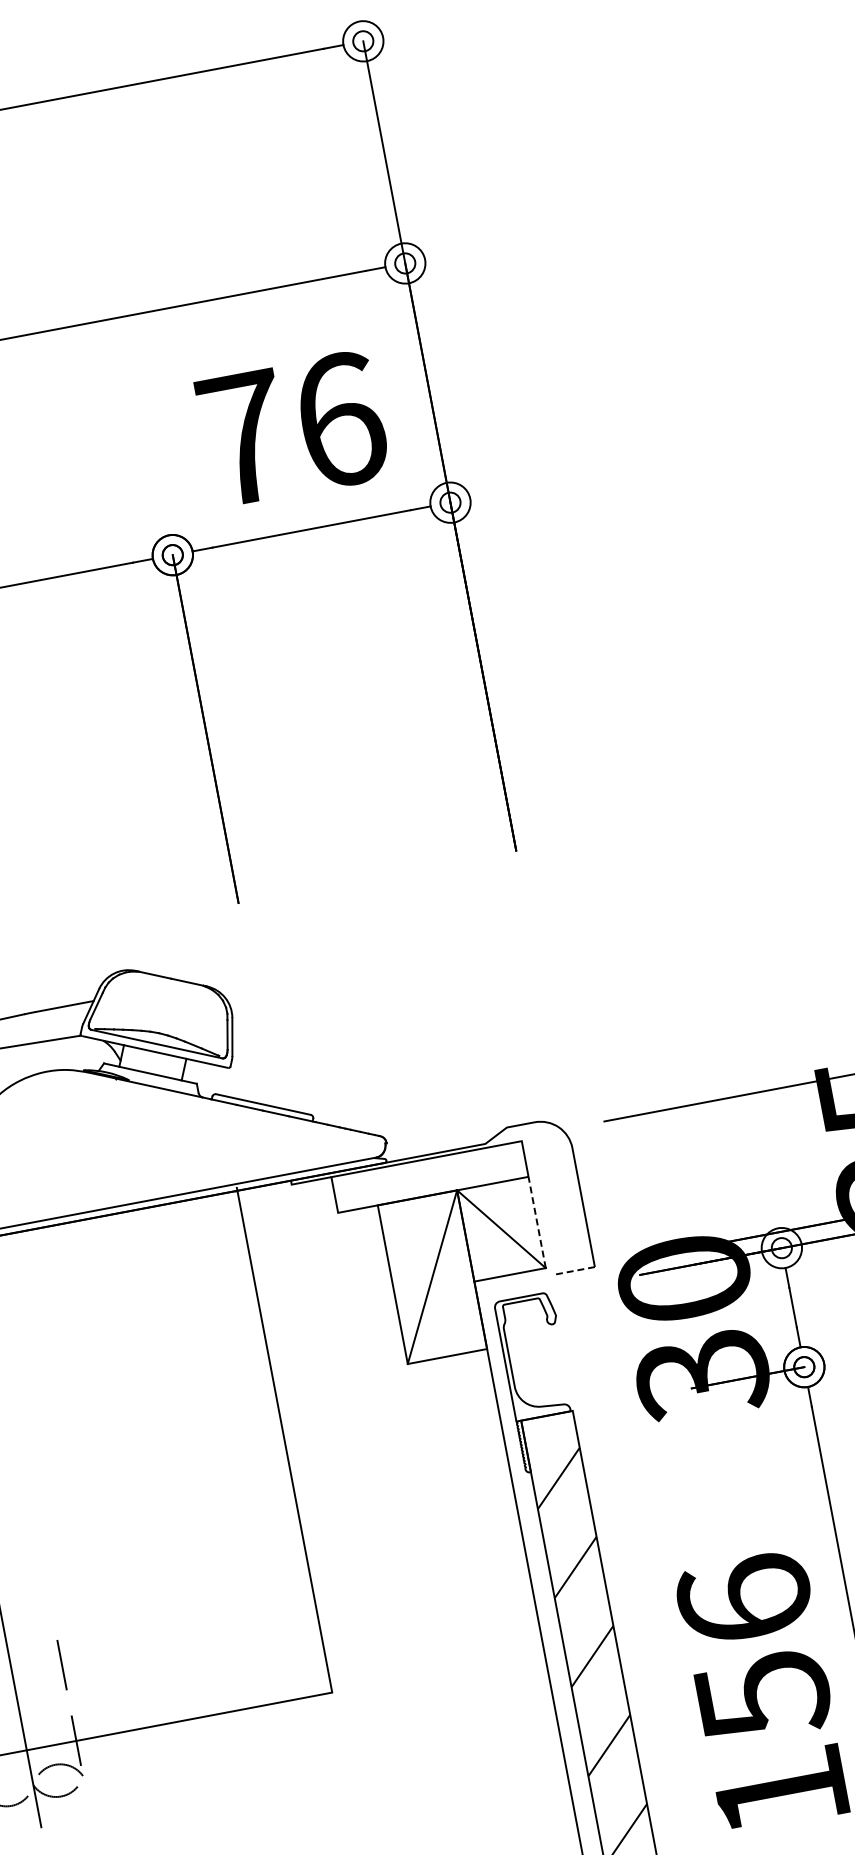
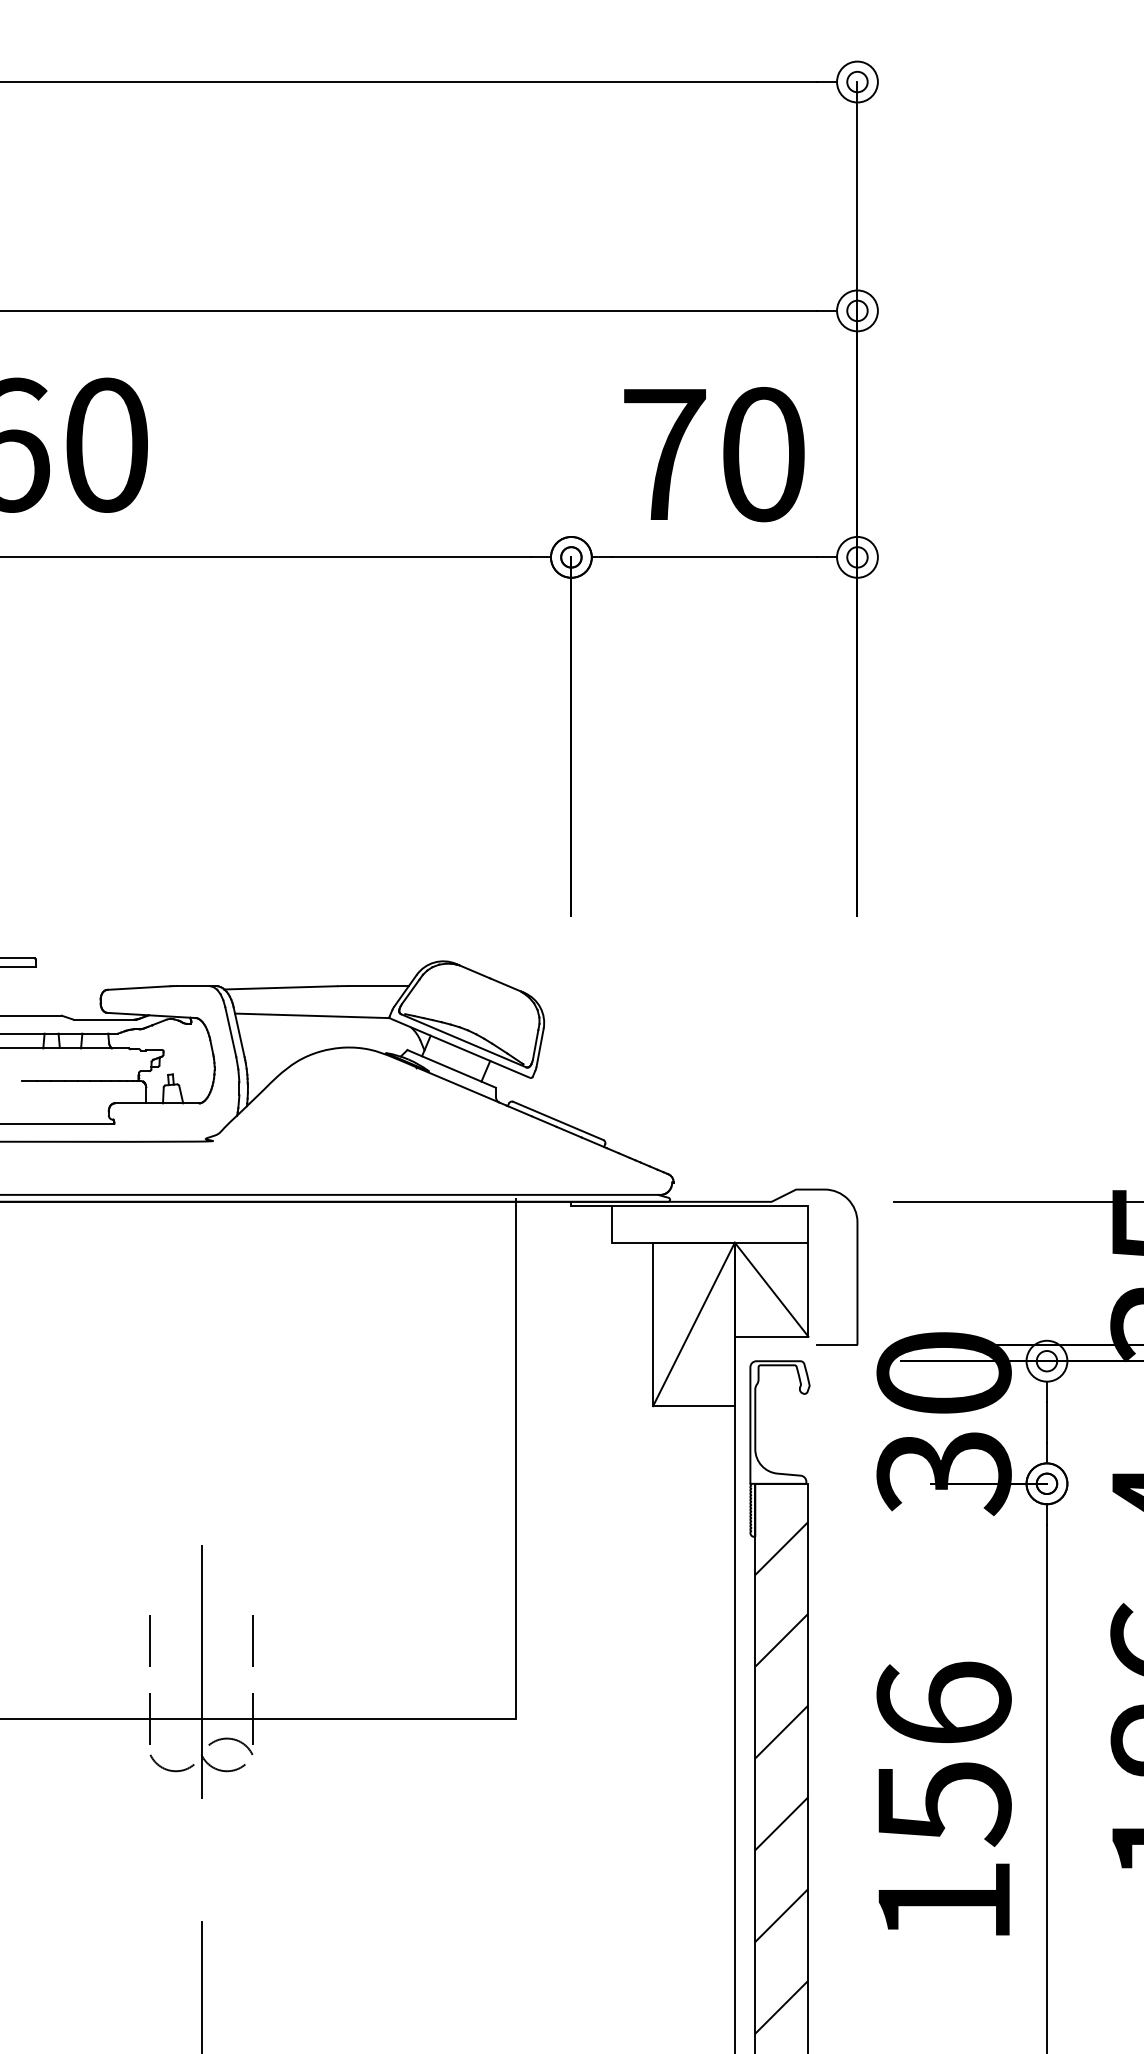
text: (341, 419) -> (764, 454), 76 -> 70
line: (537, 1222) -> (808, 1289), dashed -> solid
line: (574, 1270) -> (836, 1344), dashed -> solid

